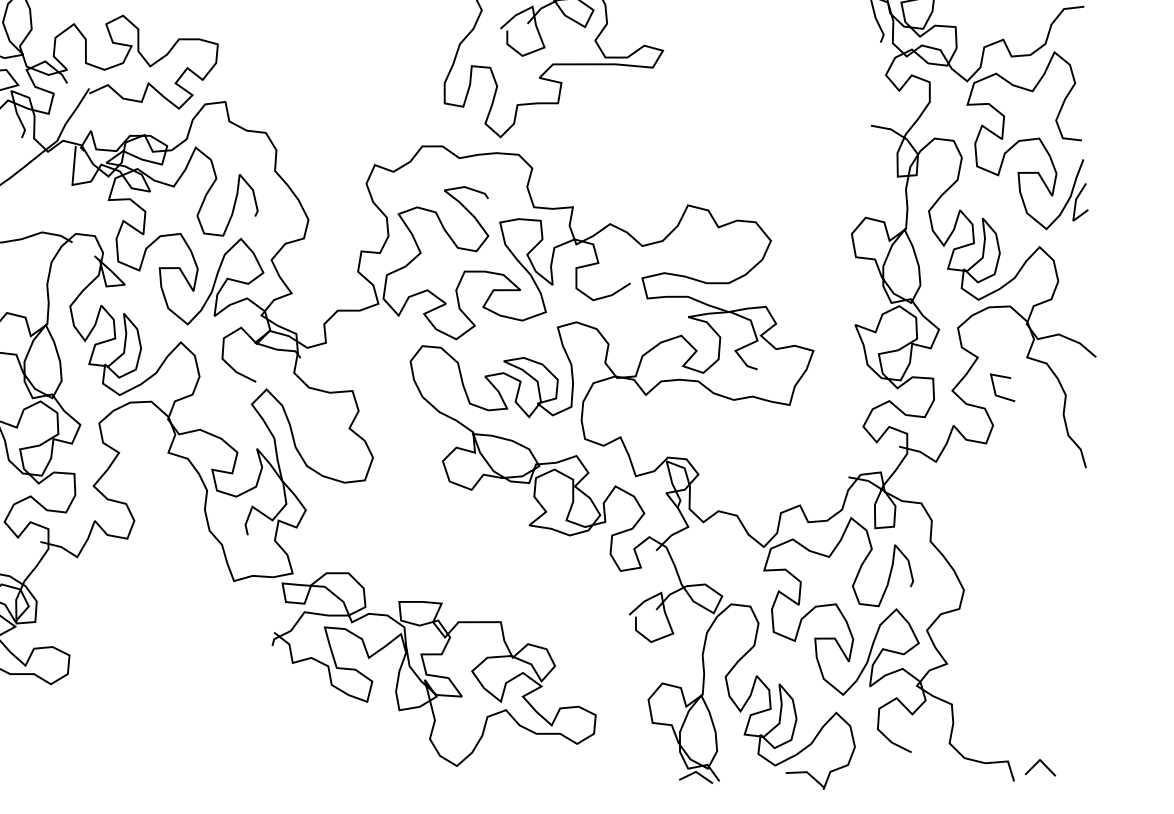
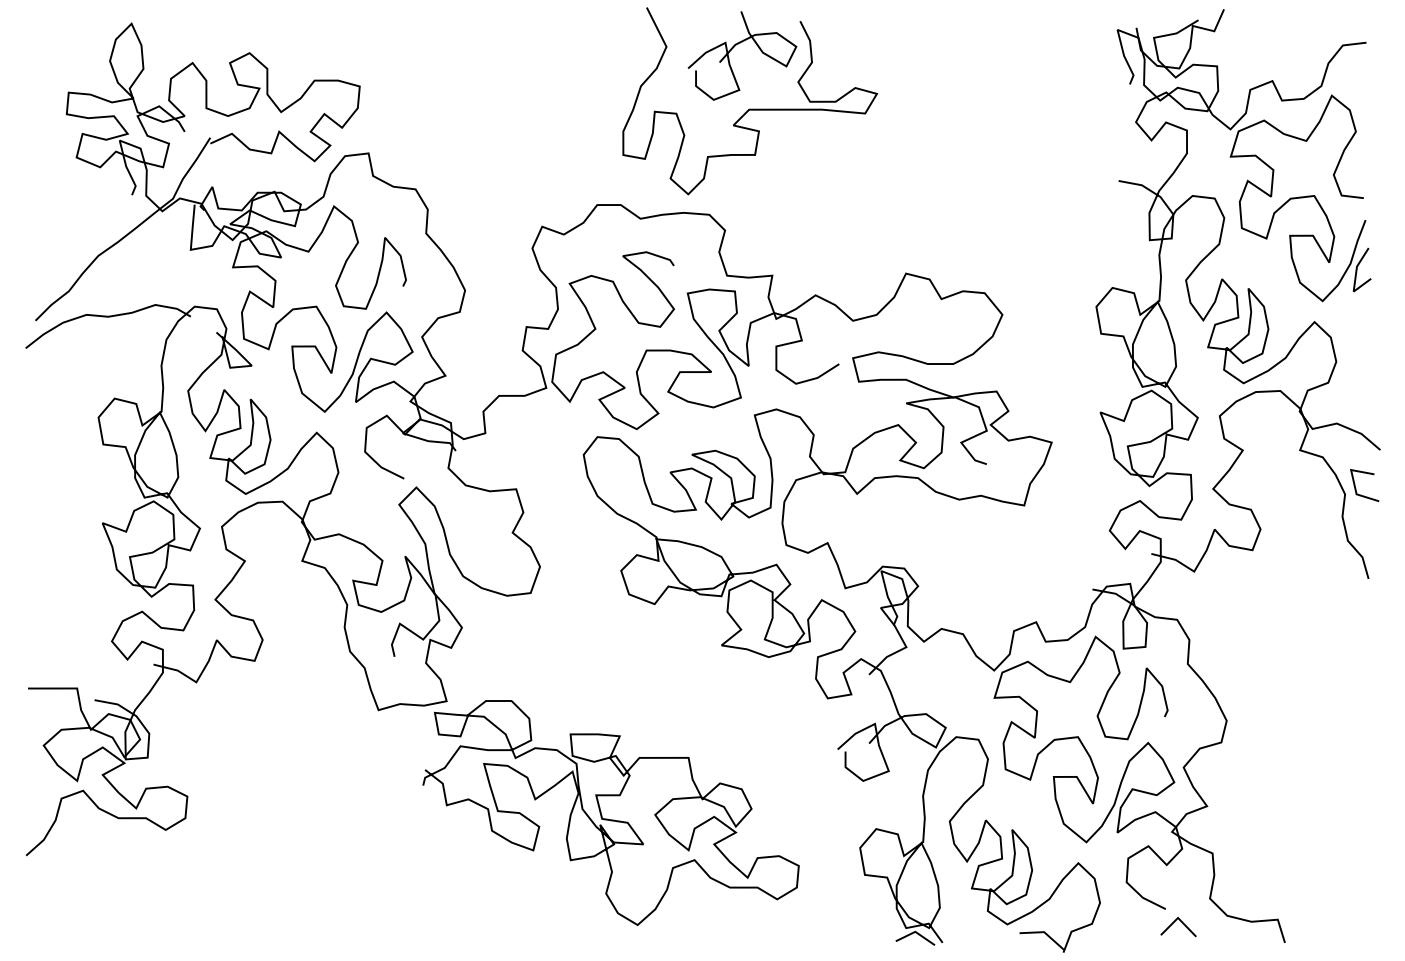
line: (995, 390) -> (1356, 488), moved
line: (1043, 764) -> (1182, 923), moved

